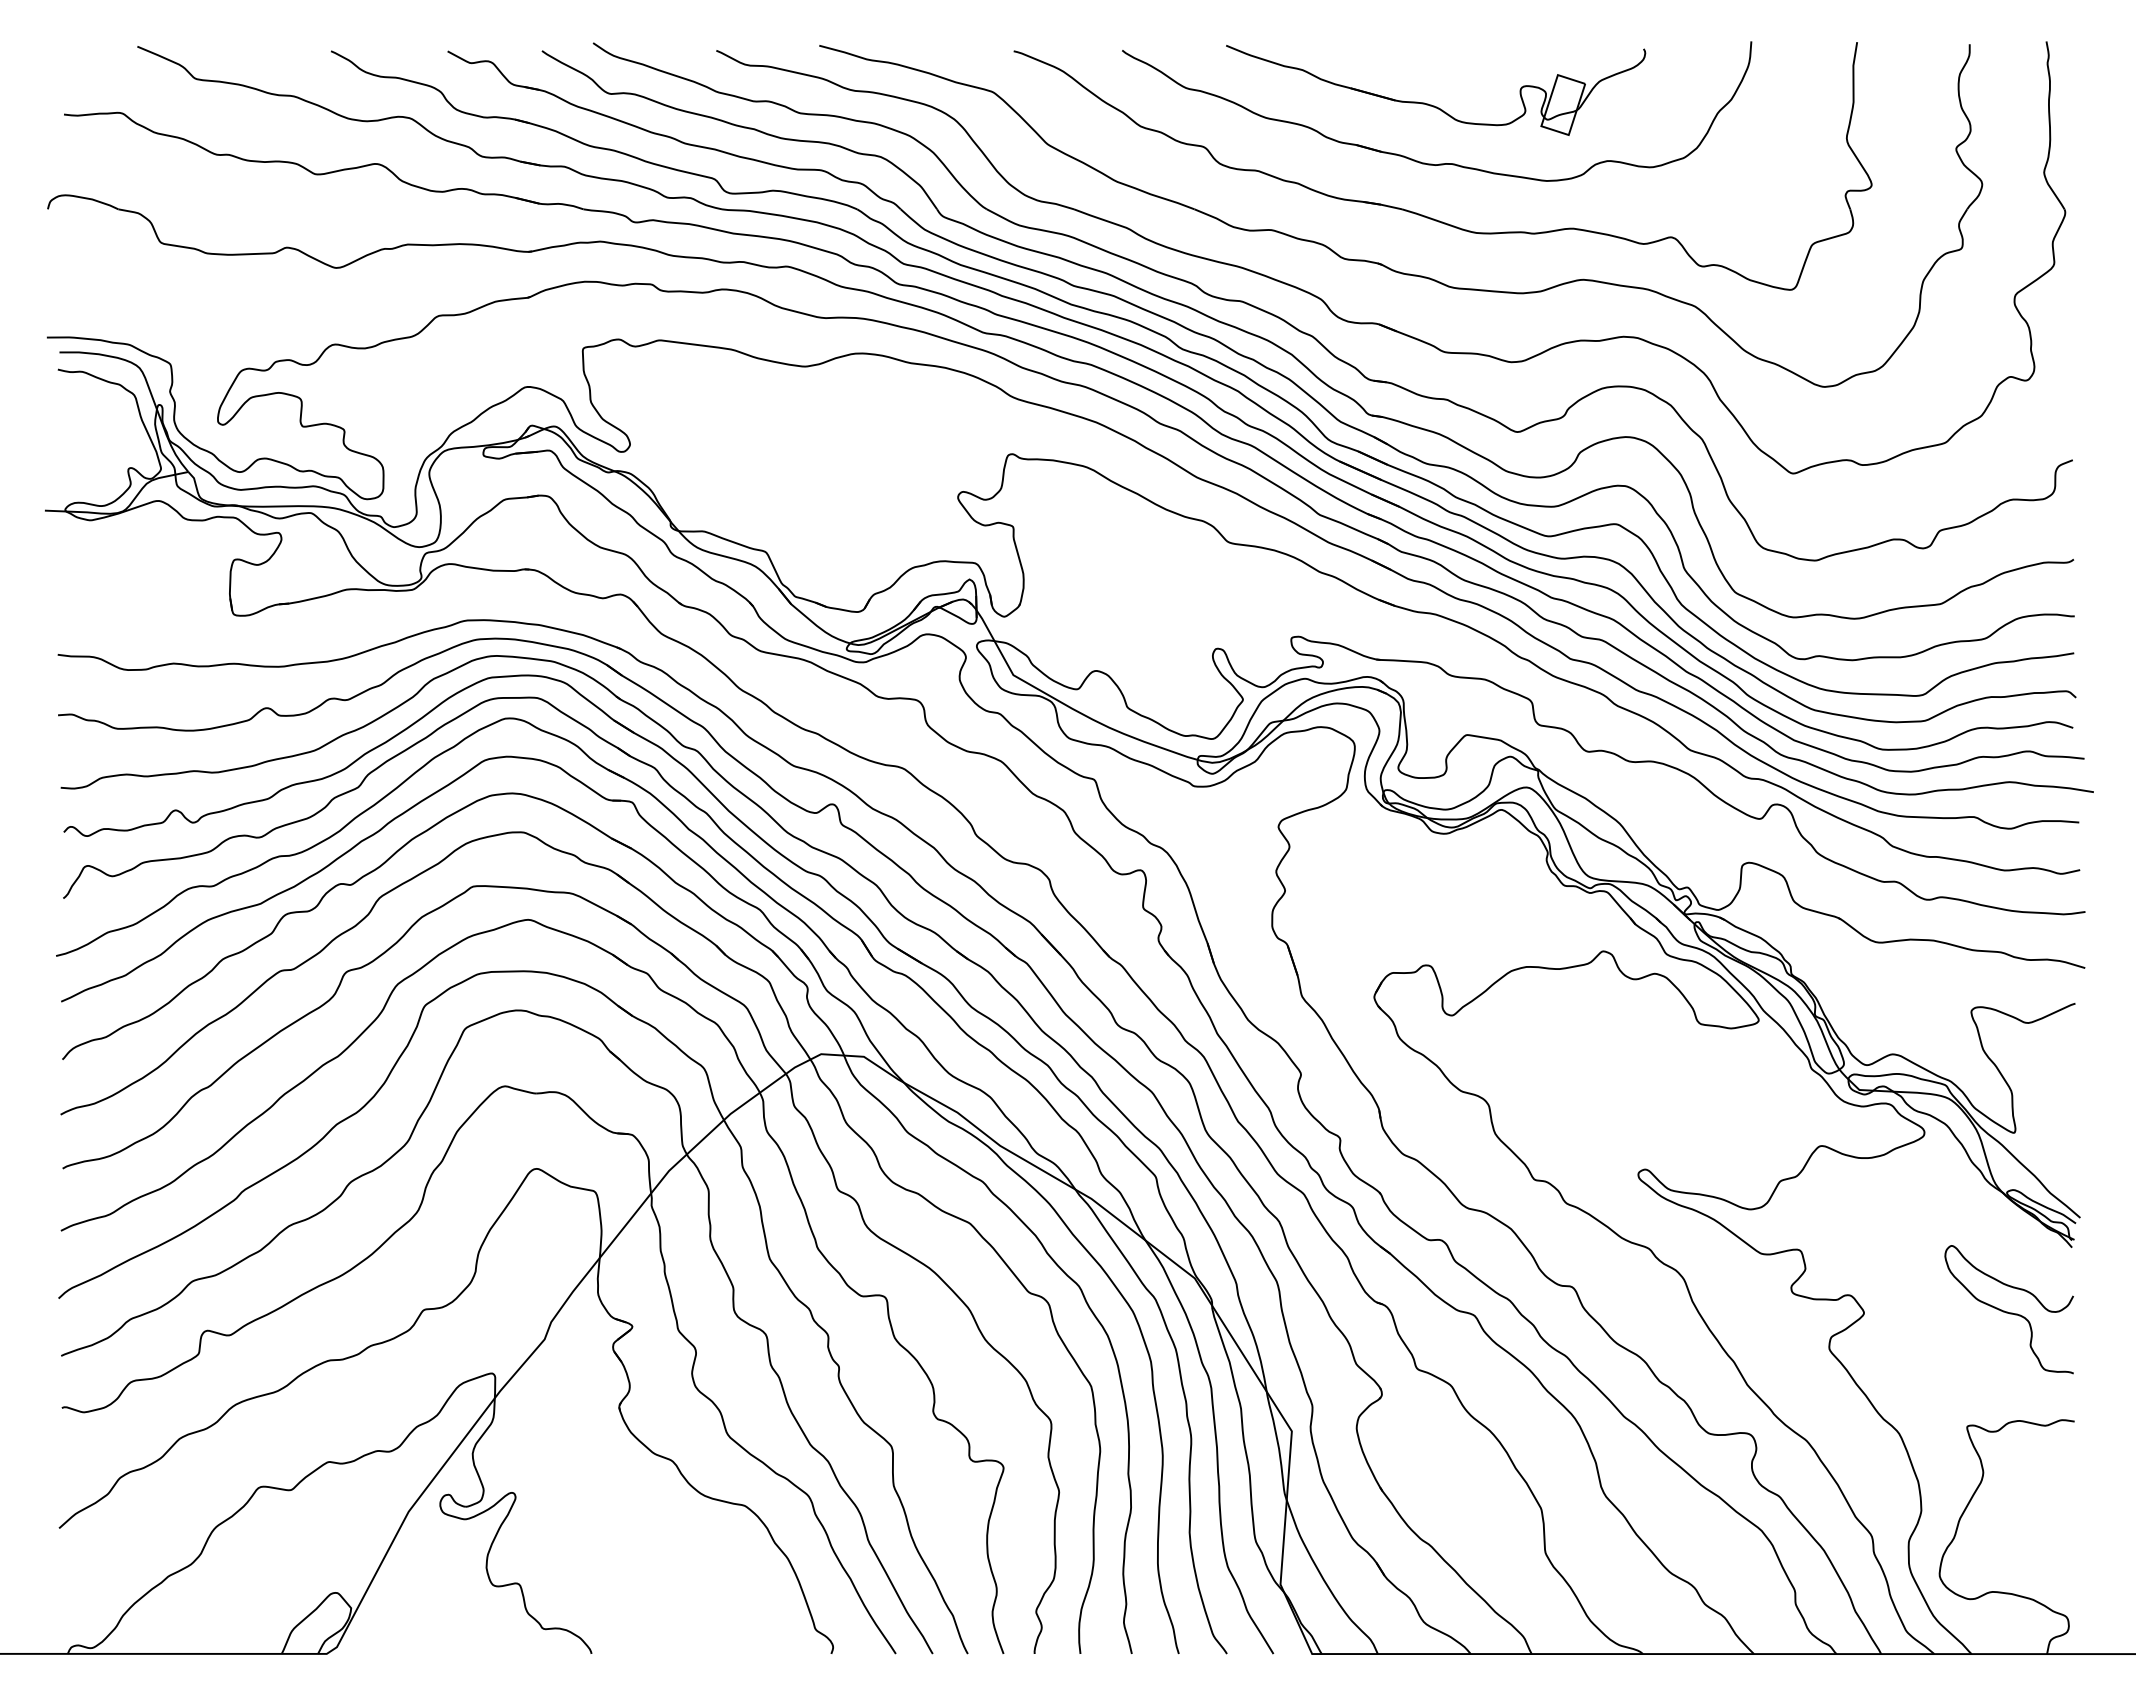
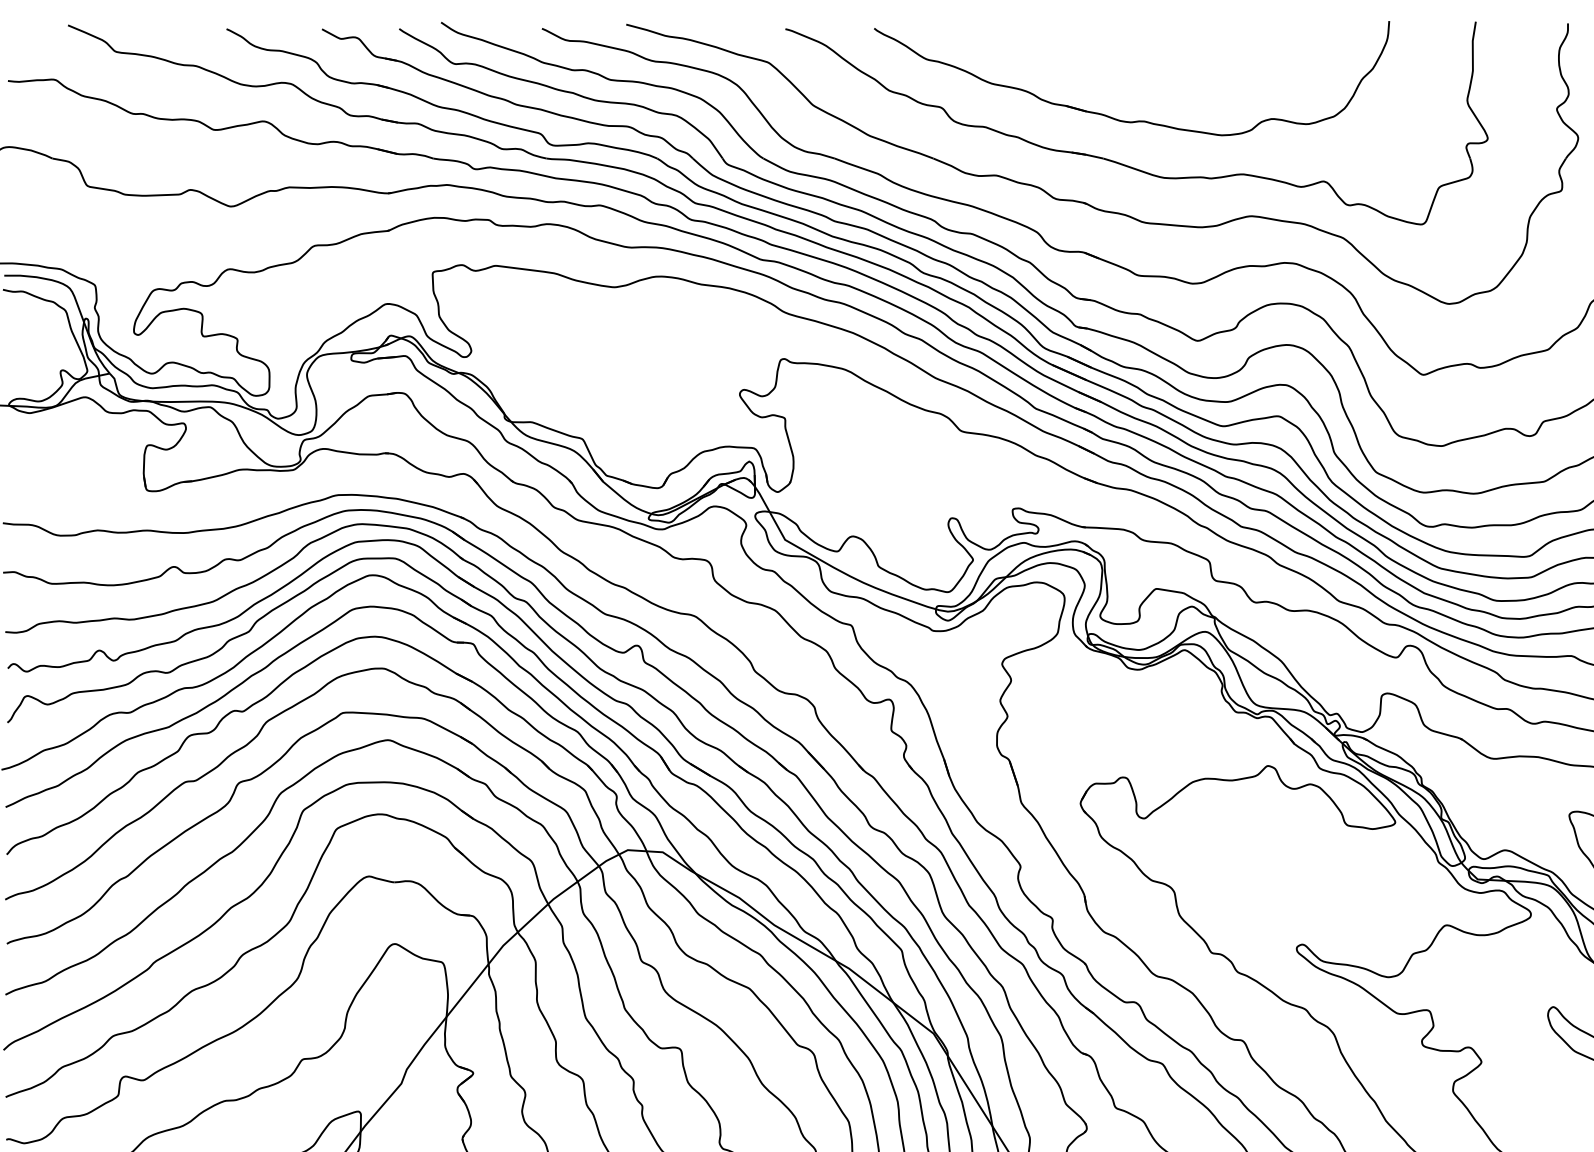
part: (1431, 104) -> (1127, 72), removed

